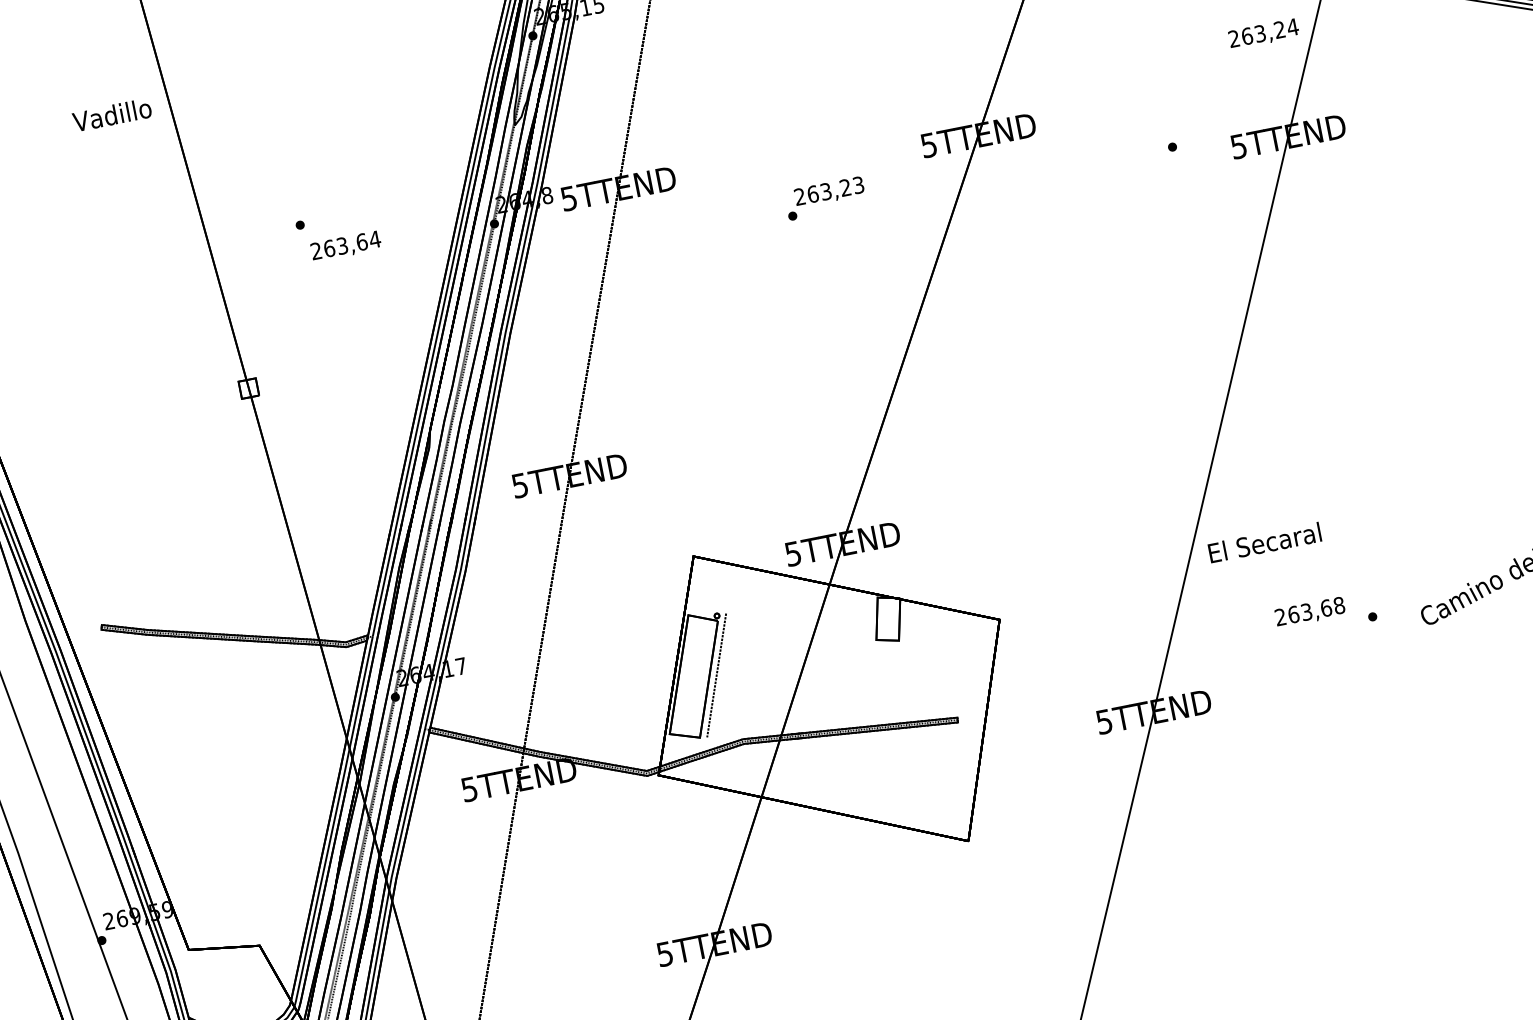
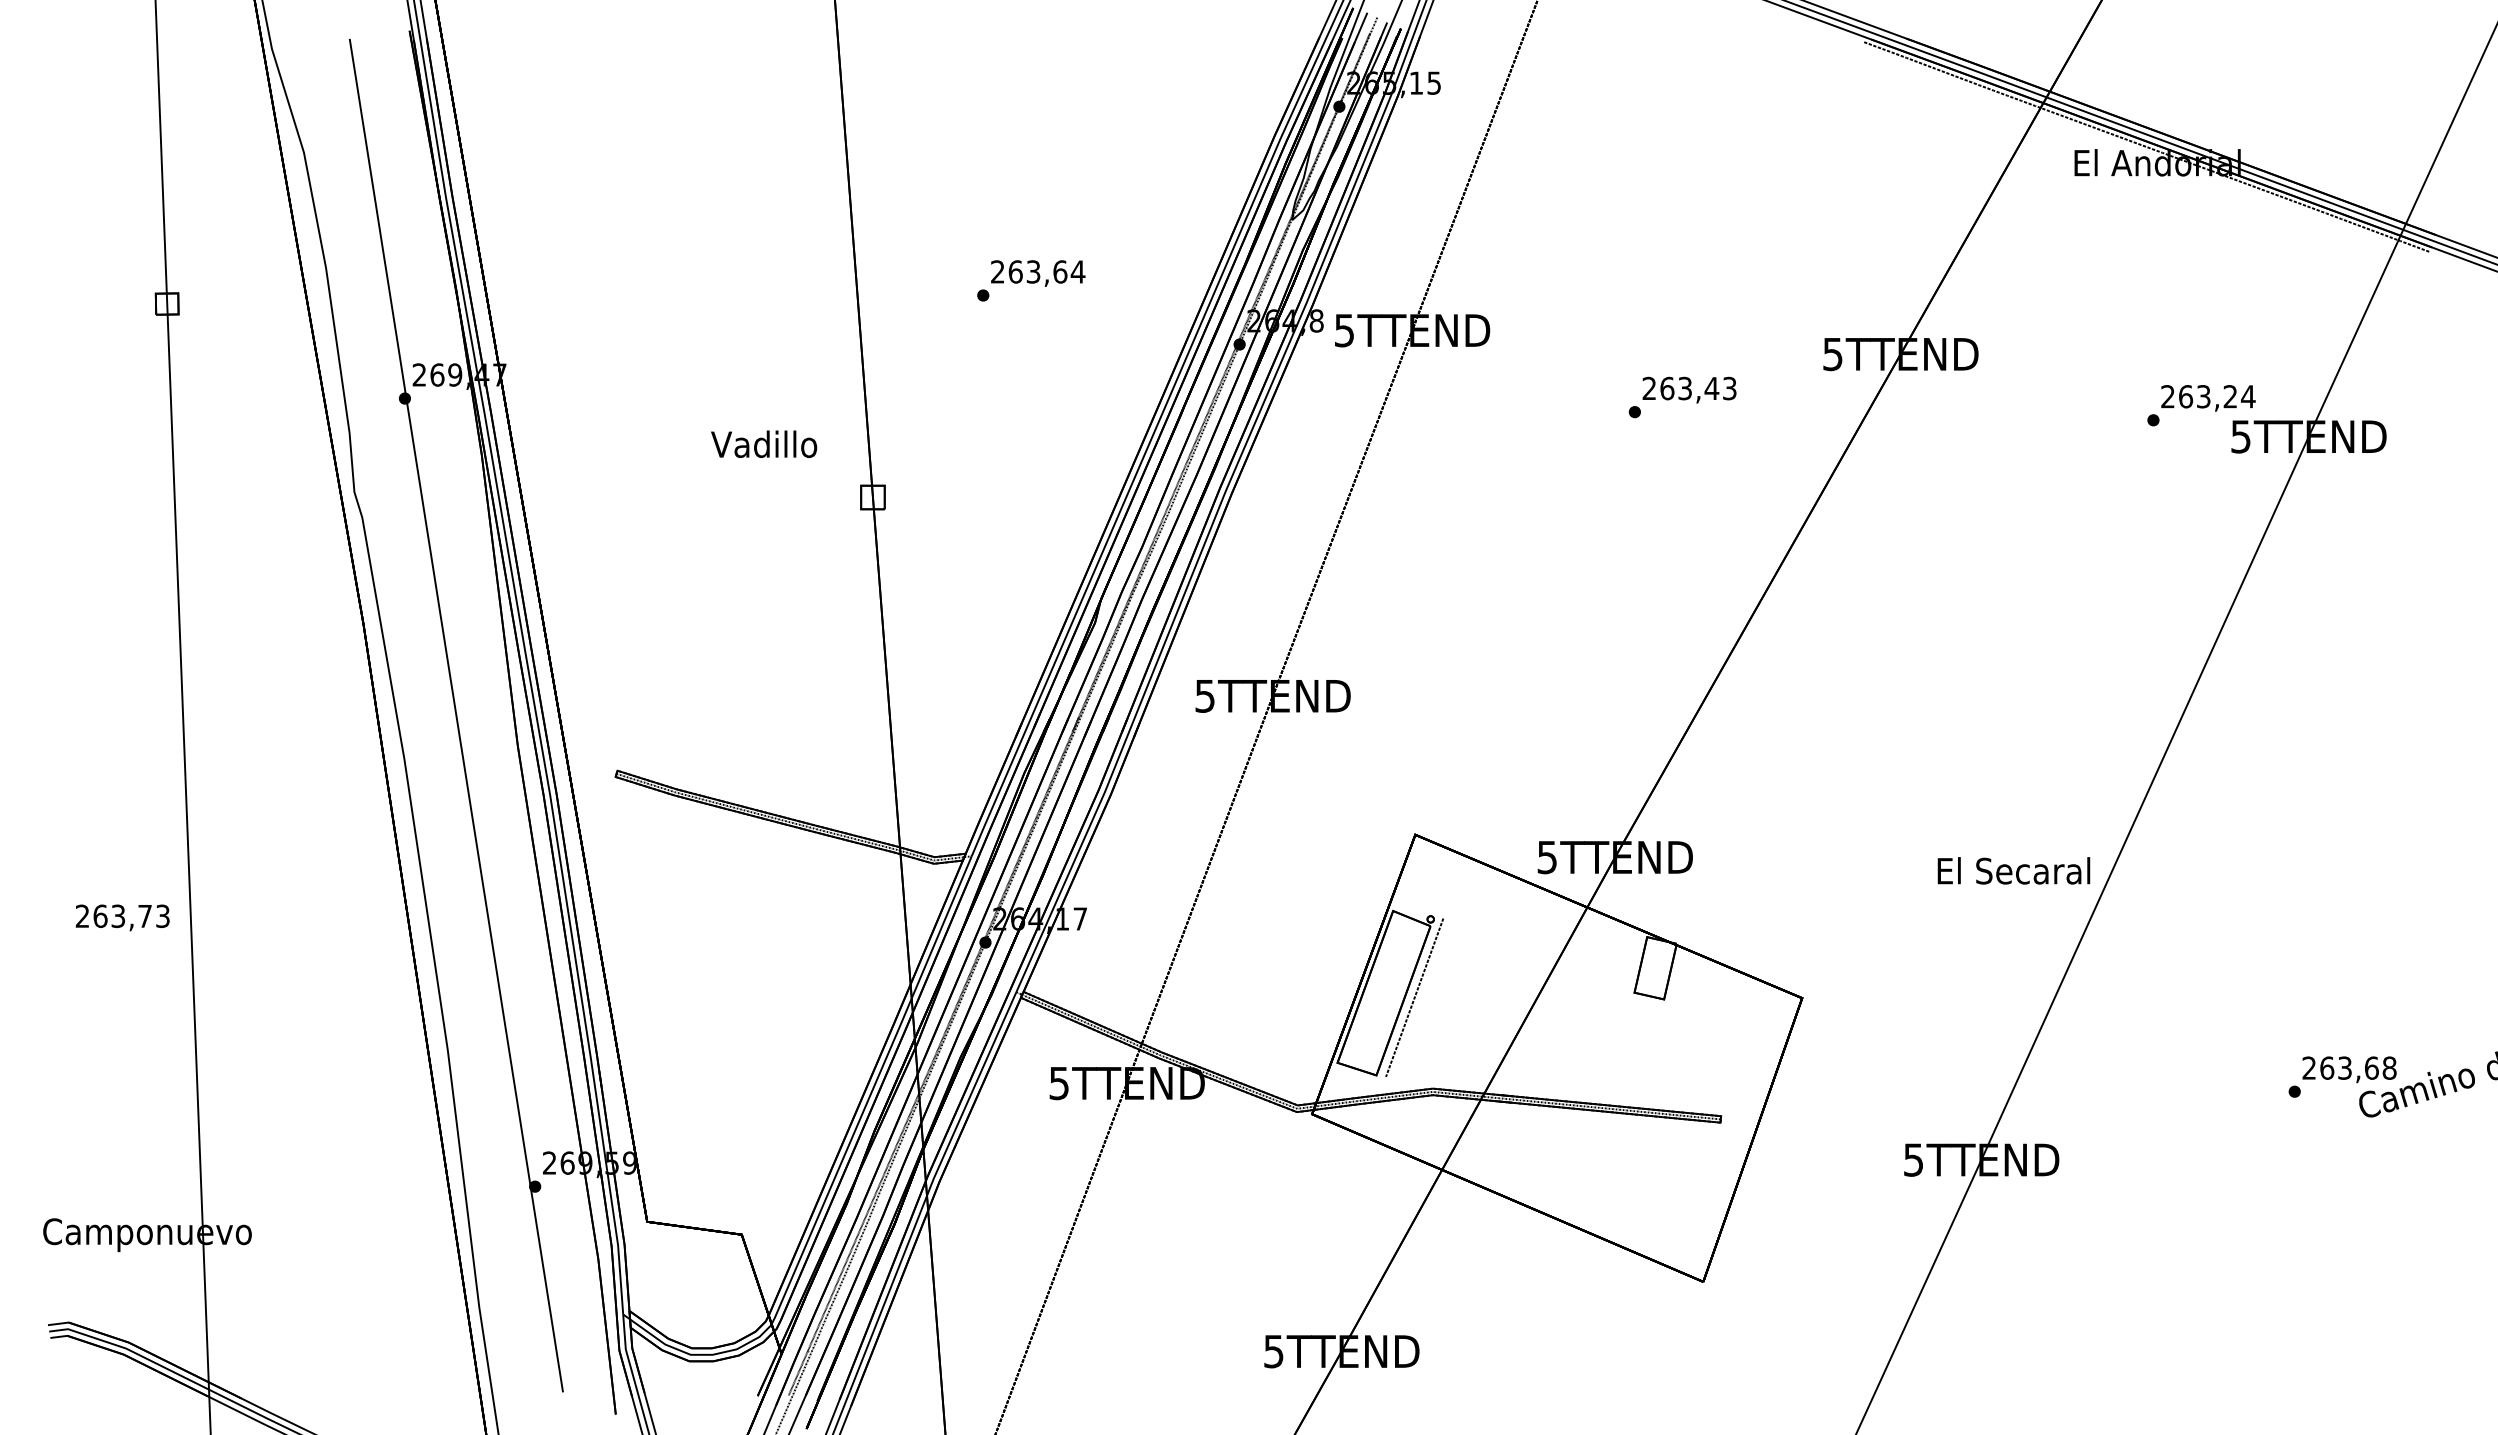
text: (1264, 34) -> (2208, 398), moved
text: (112, 114) -> (764, 443), moved
text: (845, 187) -> (1711, 387), 263,23 -> 263,43
text: (346, 246) -> (1038, 273), moved
text: (1264, 542) -> (2013, 870), moved
text: (1310, 612) -> (2349, 1069), moved

